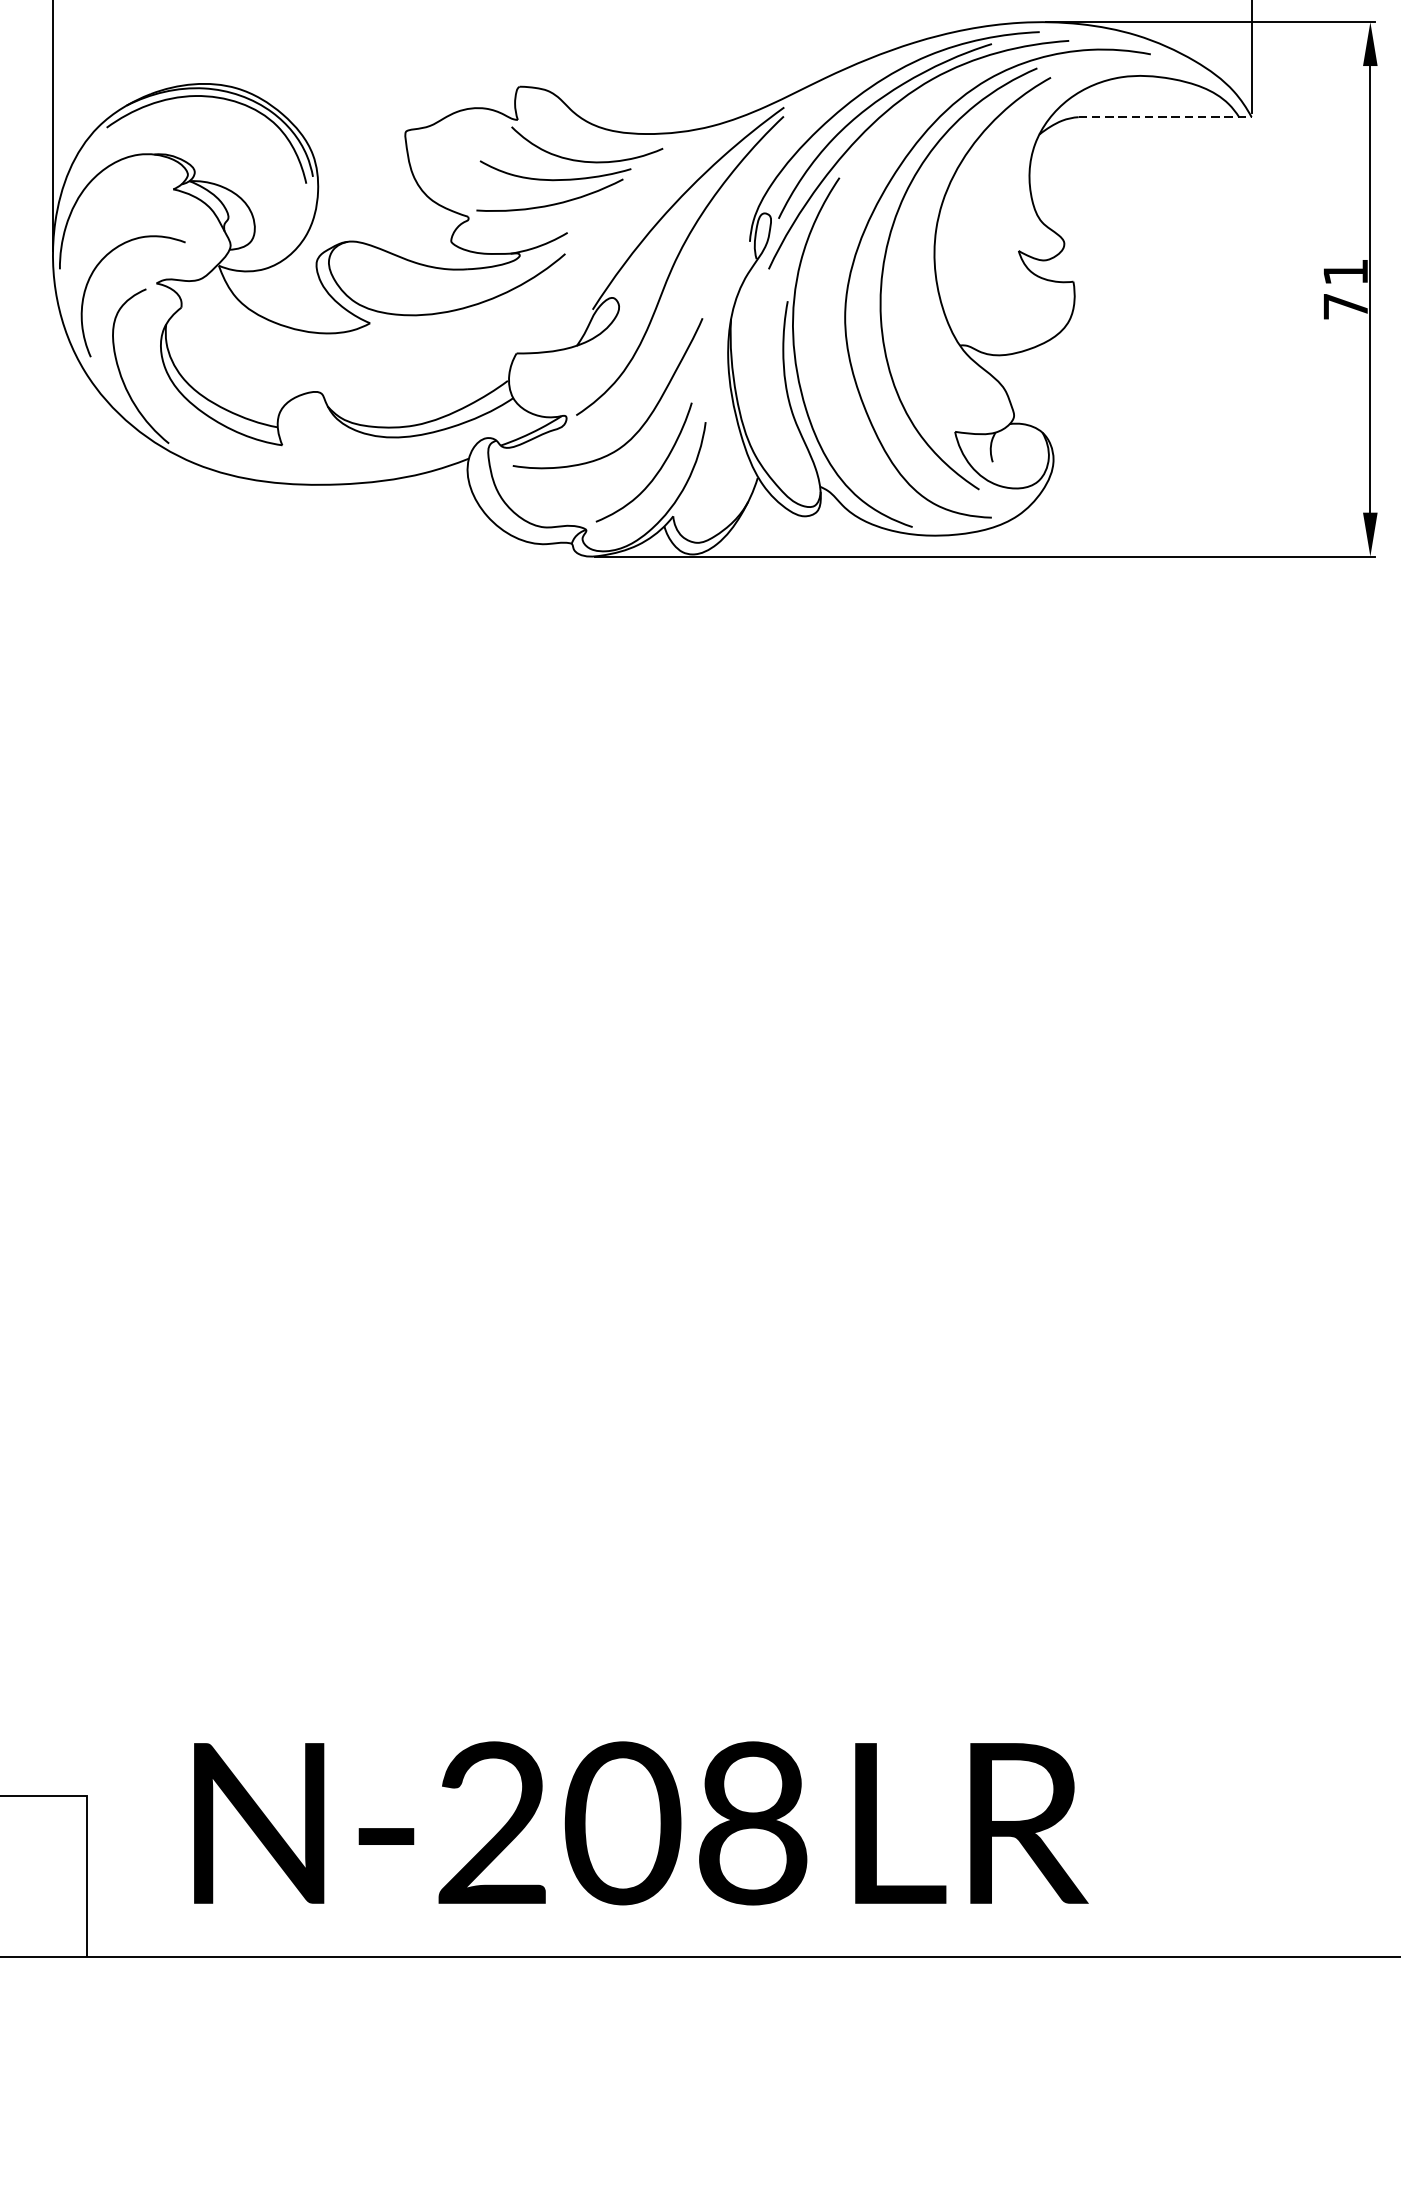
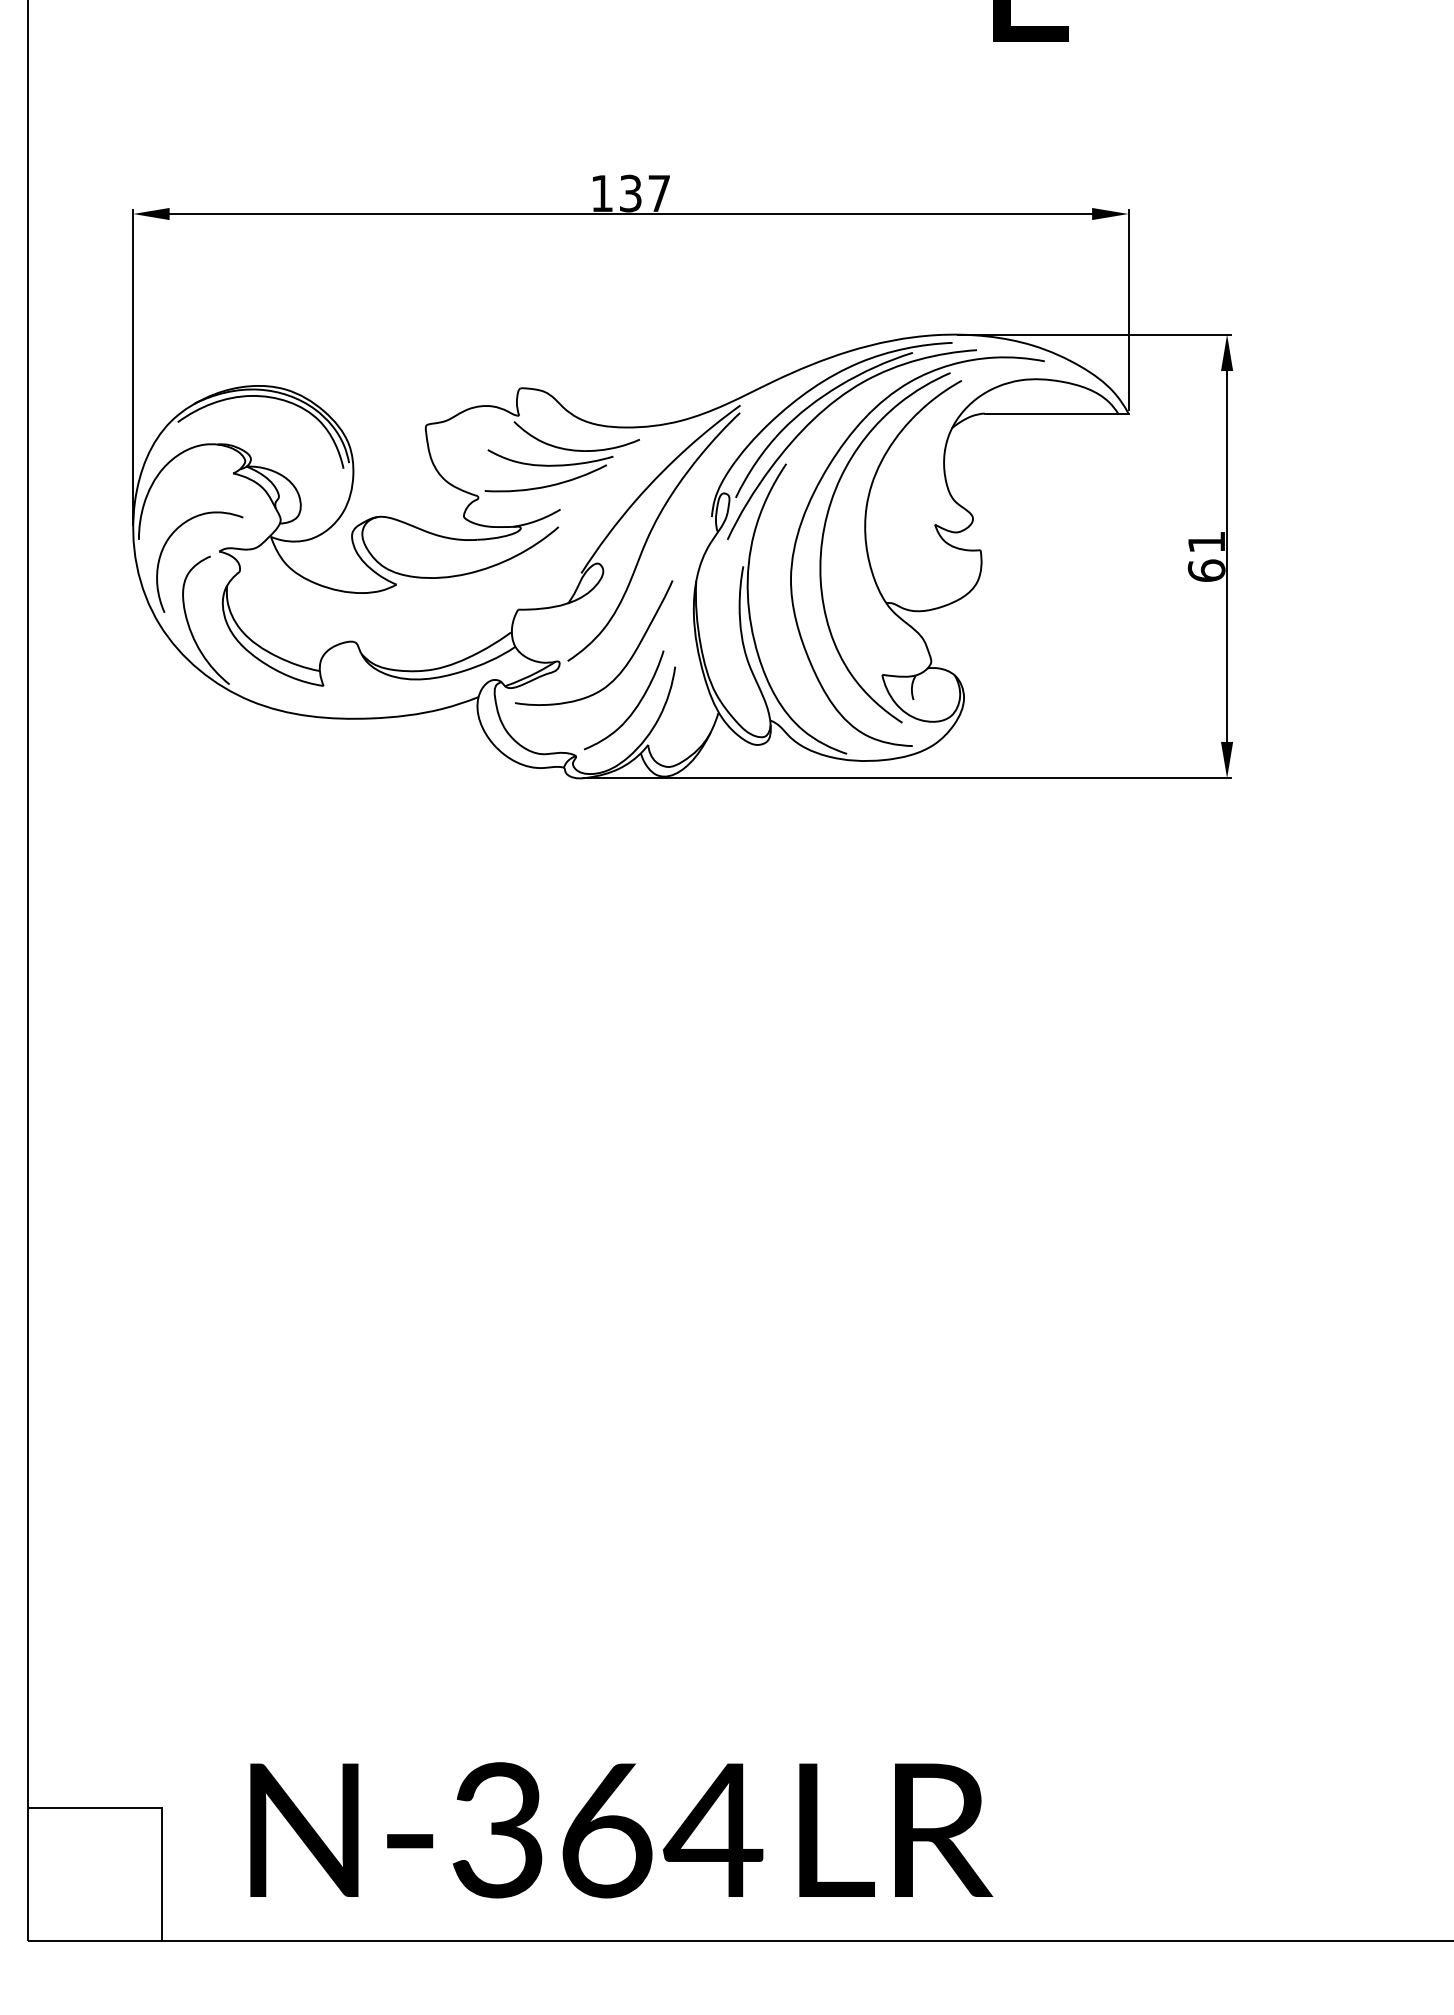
line: (1164, 117) -> (1056, 413), dashed -> solid
text: (1345, 306) -> (1206, 570), 71 -> 61
text: (625, 1823) -> (608, 1830), N-208 -> N-364

